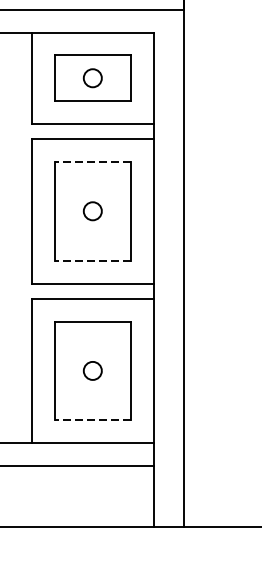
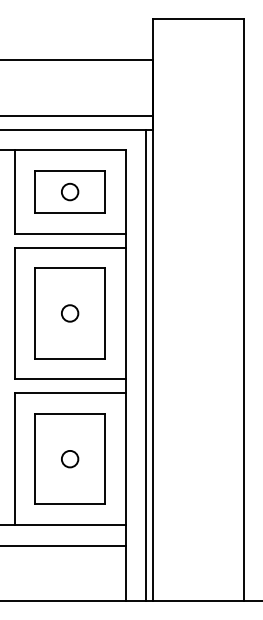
line: (93, 162) -> (70, 268), dashed -> solid
line: (93, 260) -> (70, 358), dashed -> solid
line: (176, 268) -> (146, 365), added
line: (93, 420) -> (70, 504), dashed -> solid

